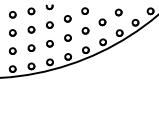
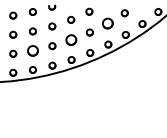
part: (102, 22) -> (107, 23), size x1.6
part: (68, 37) -> (71, 39), size x1.6
part: (31, 47) -> (32, 50), size x1.6

